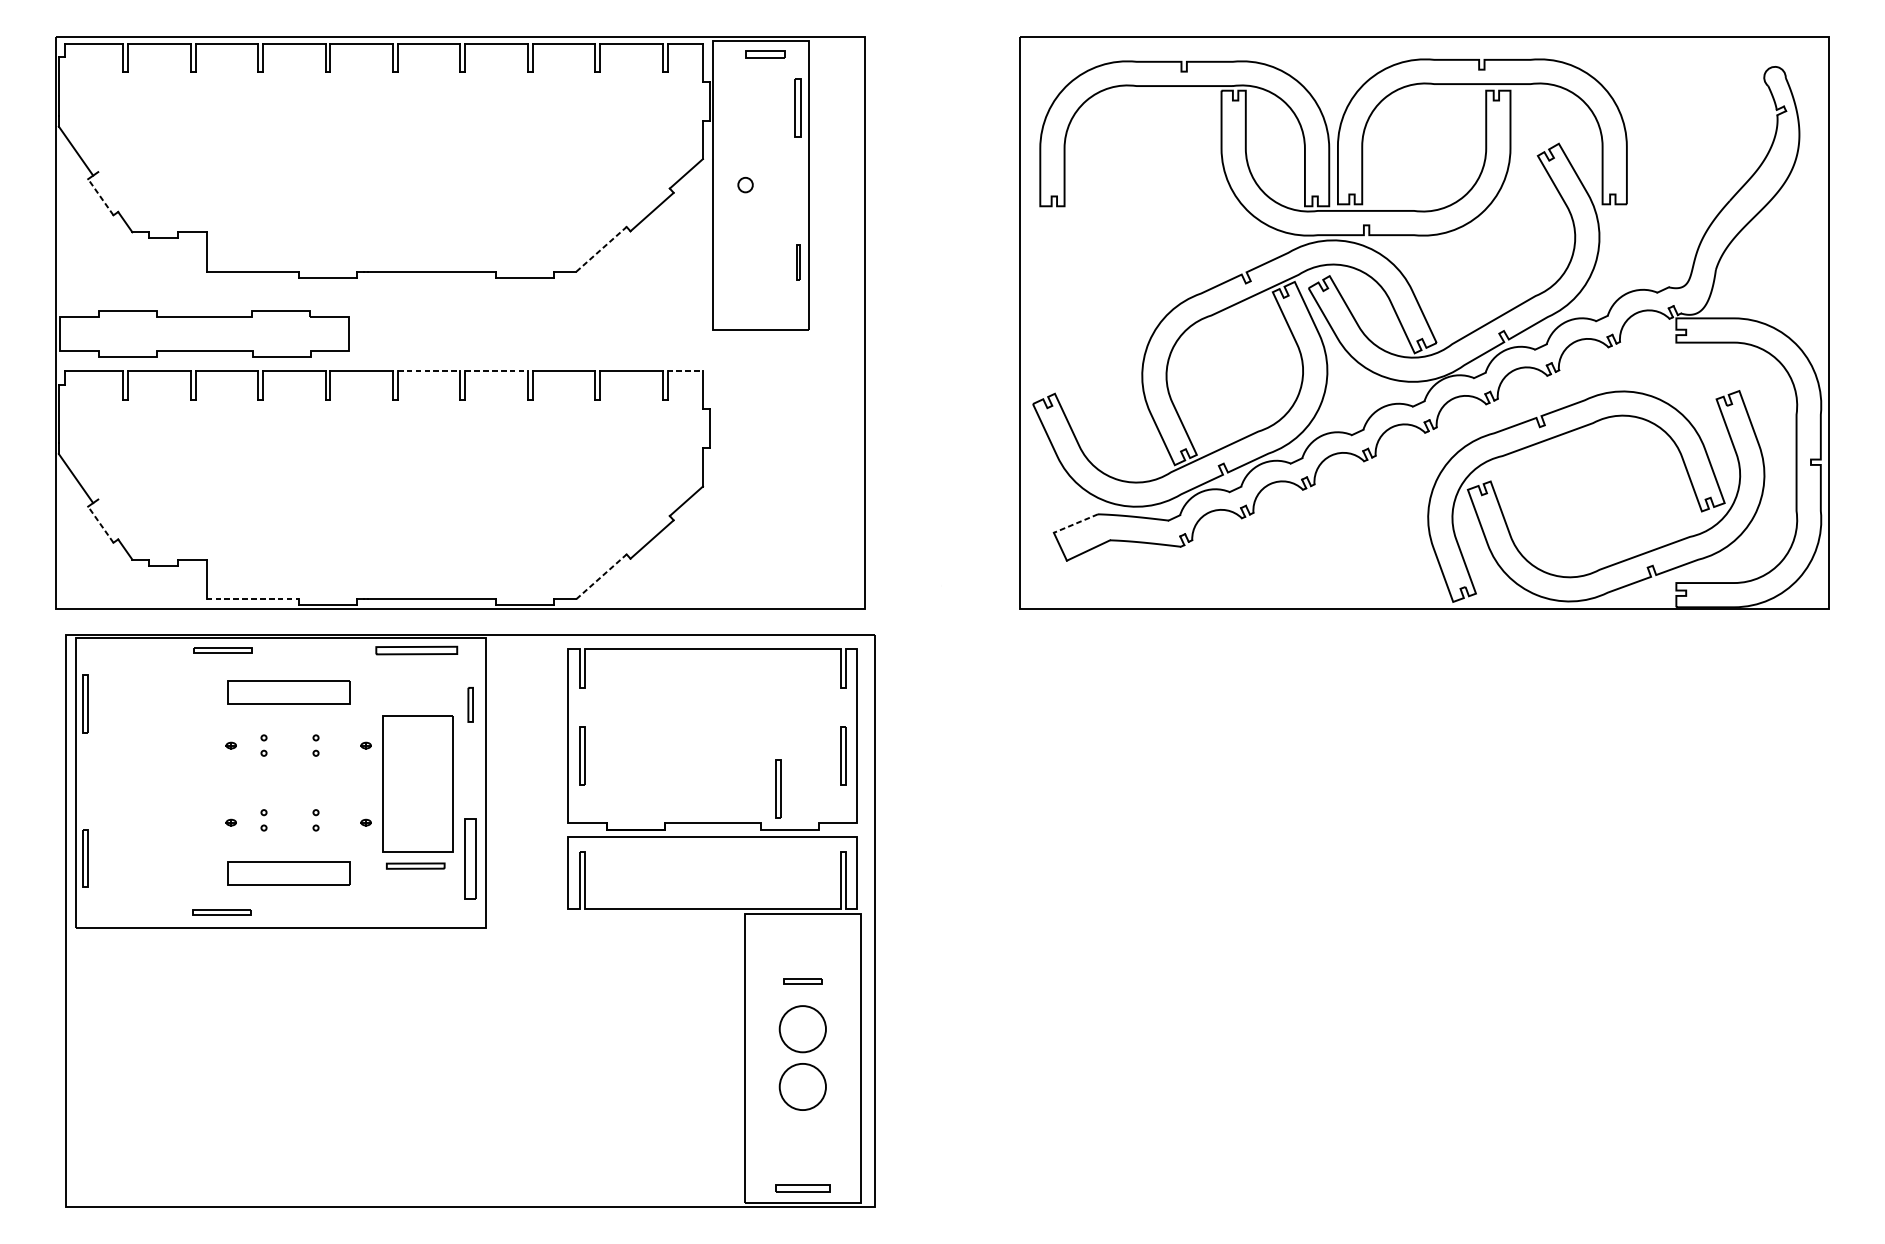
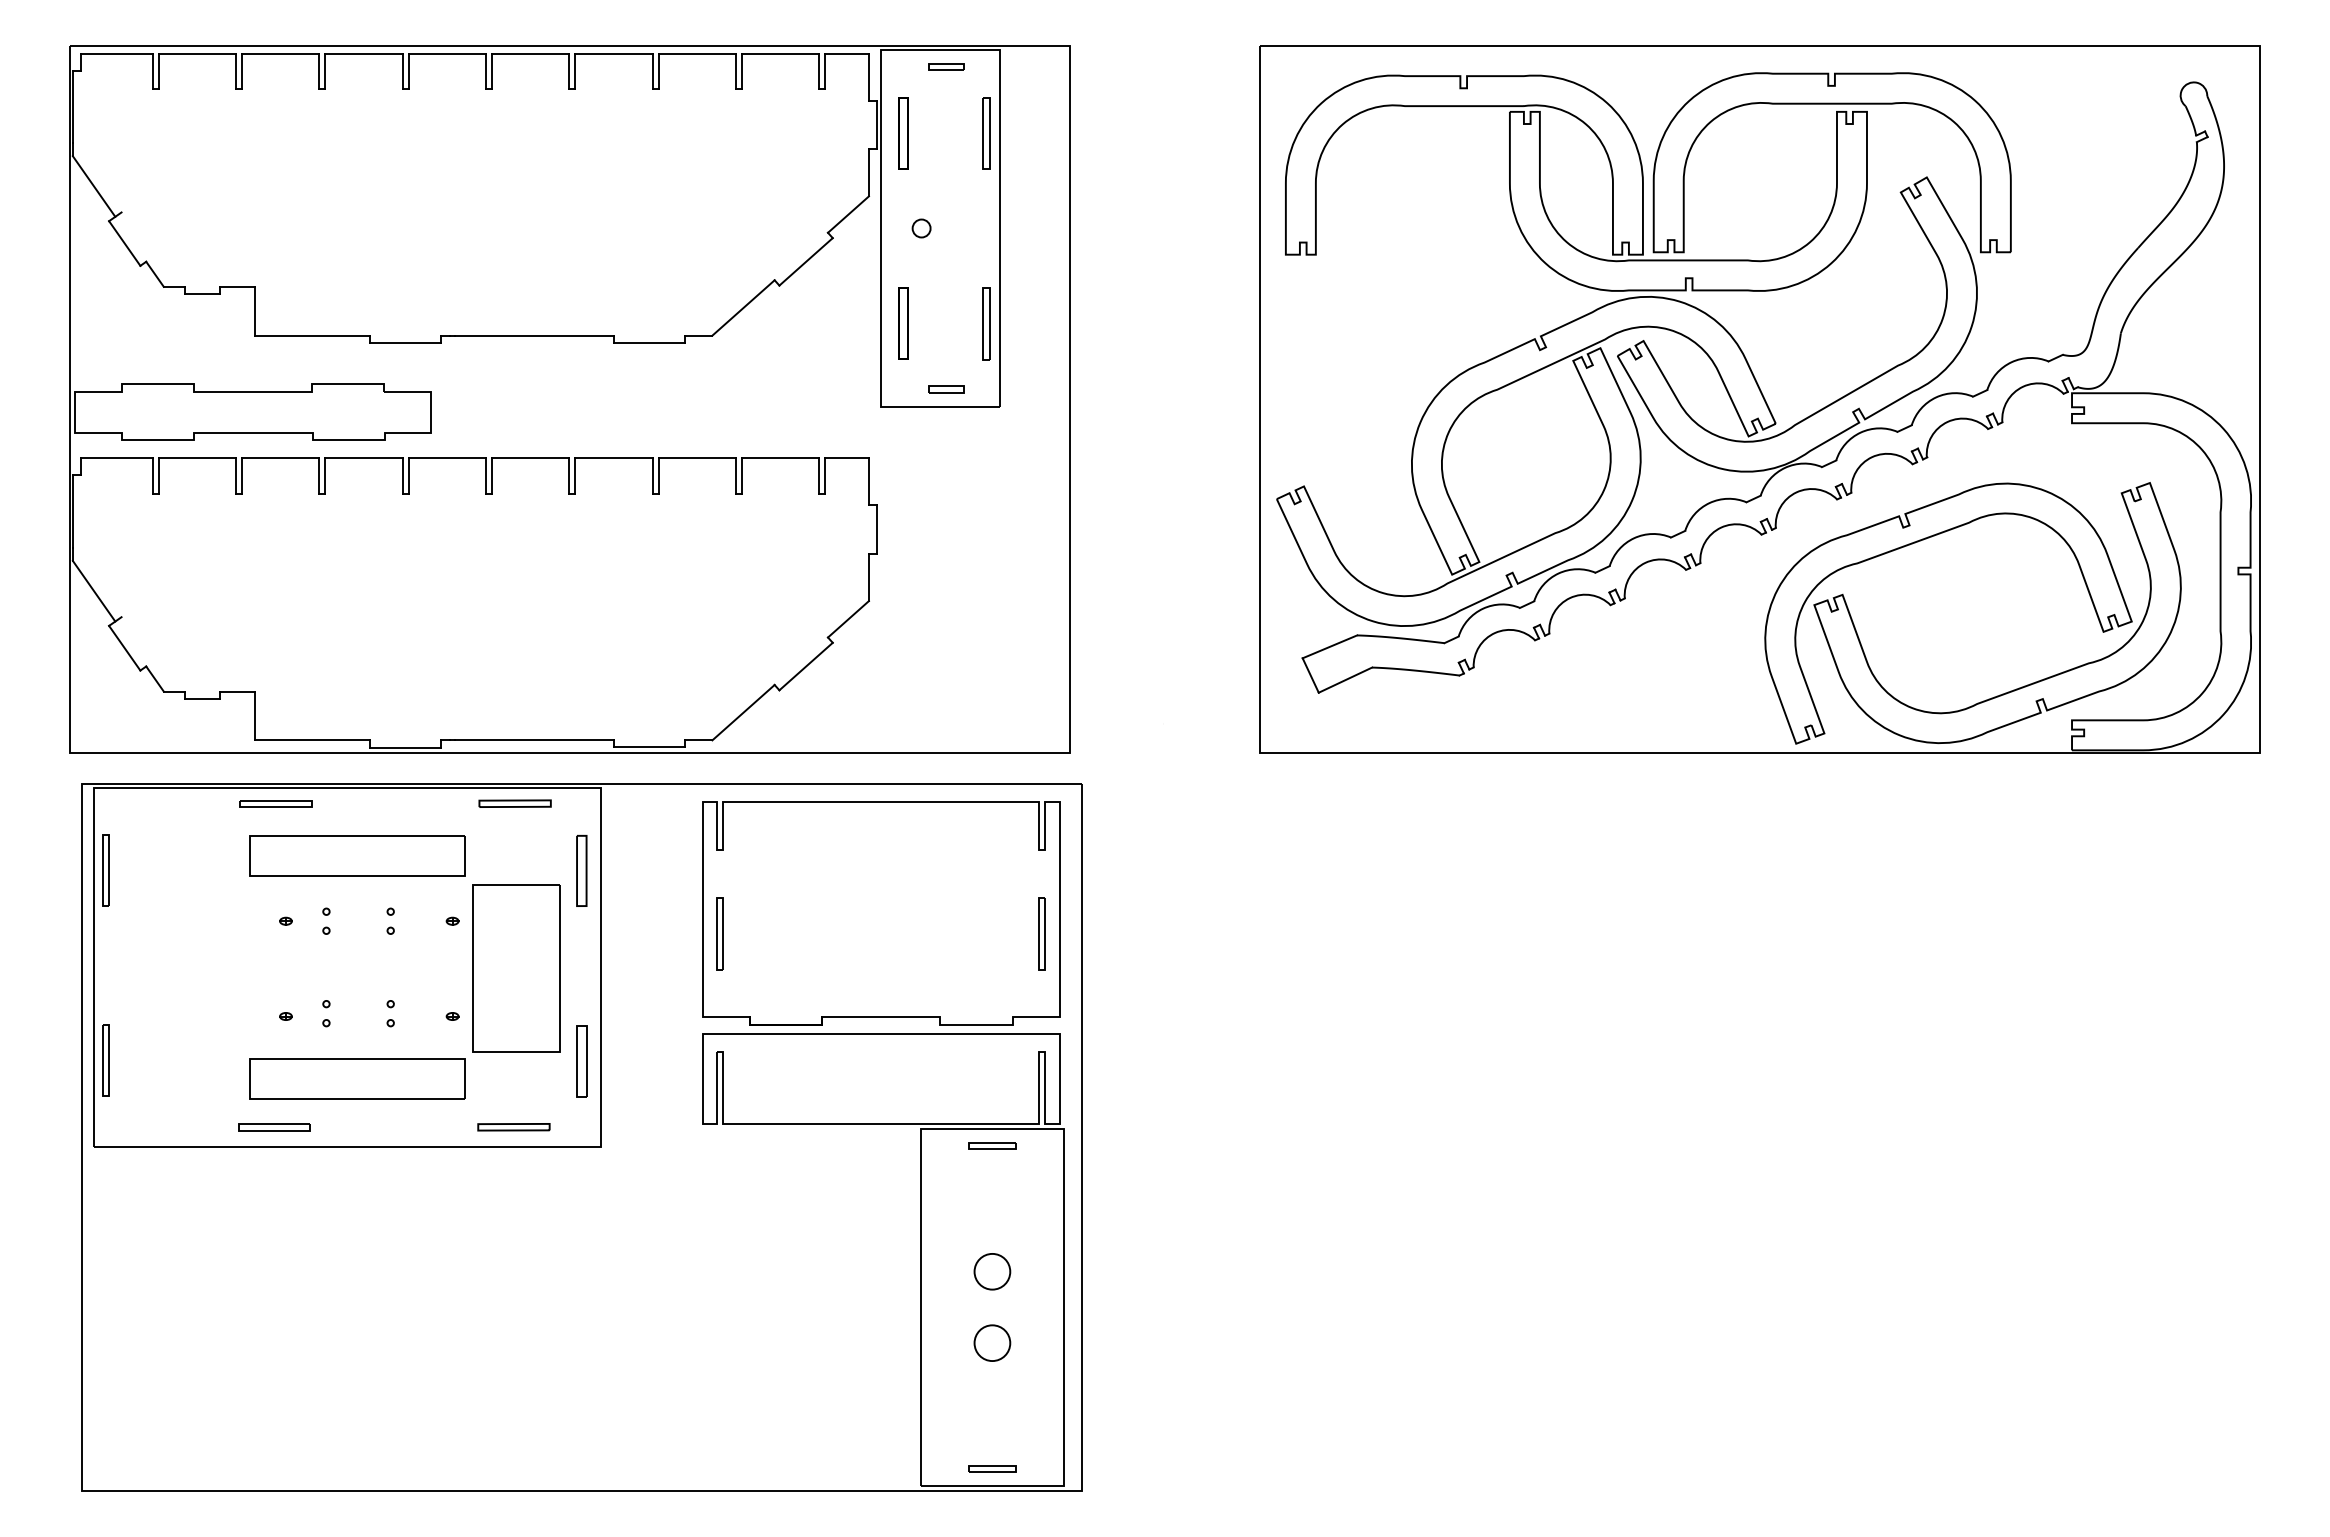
part: (765, 54) -> (946, 66), size x0.71
part: (730, 108) -> (903, 133), added
line: (100, 197) -> (124, 243), dashed -> solid
line: (601, 249) -> (743, 307), dashed -> solid
part: (730, 261) -> (903, 323), added
part: (798, 261) -> (986, 323), size x1.67
part: (765, 315) -> (946, 389), added
line: (429, 371) -> (530, 458), dashed -> solid
line: (496, 371) -> (613, 458), dashed -> solid
line: (685, 371) -> (847, 458), dashed -> solid
line: (1075, 523) -> (1329, 646), dashed -> solid
line: (100, 524) -> (124, 647), dashed -> solid
line: (601, 576) -> (743, 712), dashed -> solid
line: (253, 599) -> (313, 740), dashed -> solid
part: (416, 650) -> (514, 803), size x0.71
part: (289, 692) -> (357, 855), size x1.43
part: (470, 704) -> (581, 870), size x1.67
part: (777, 788) -> (961, 974), removed
part: (470, 859) -> (581, 1061), size x0.71
part: (415, 866) -> (513, 1127), moved
part: (289, 872) -> (357, 1078), size x1.43
part: (802, 980) -> (992, 1145), moved
circle: (802, 1028) -> (992, 1271), size x0.62
circle: (802, 1087) -> (992, 1343), size x0.62
part: (802, 1188) -> (992, 1468), size x0.71

